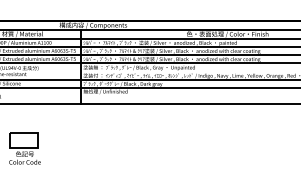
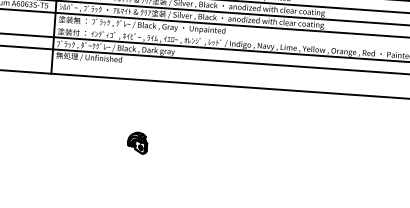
part: (141, 146) -> (137, 143), added

